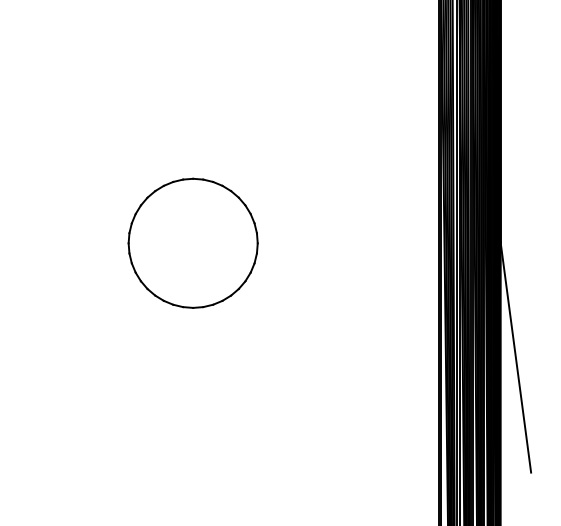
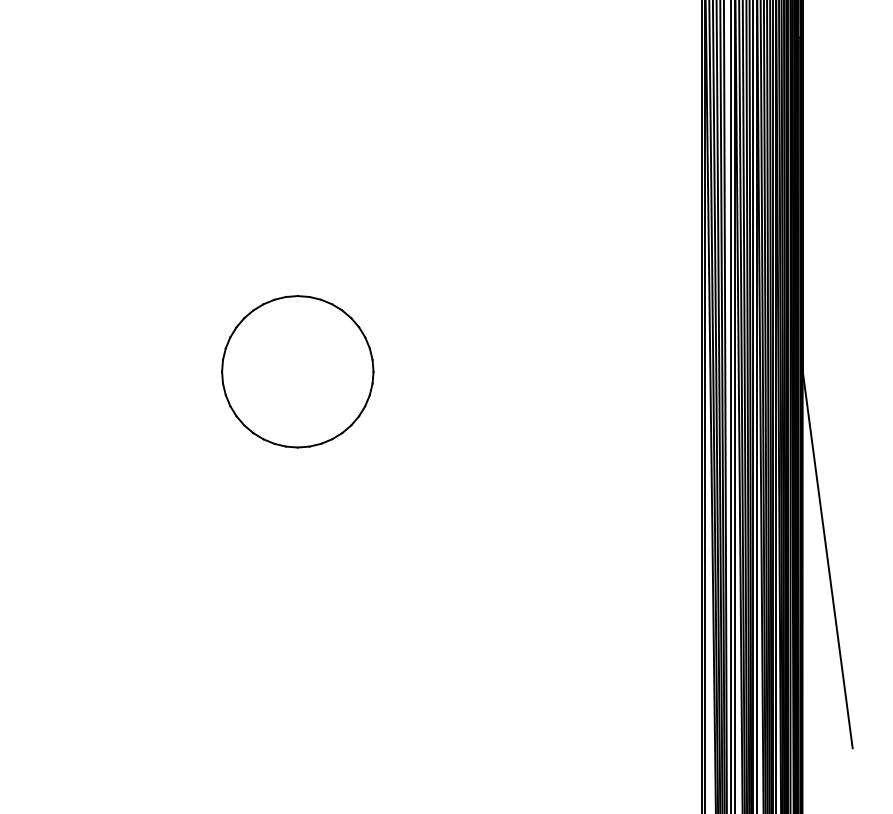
part: (193, 243) -> (298, 371), size x0.71

